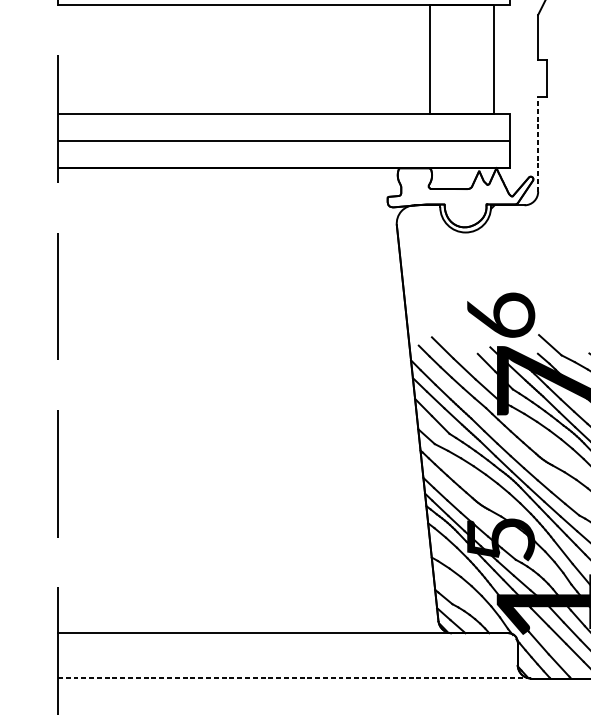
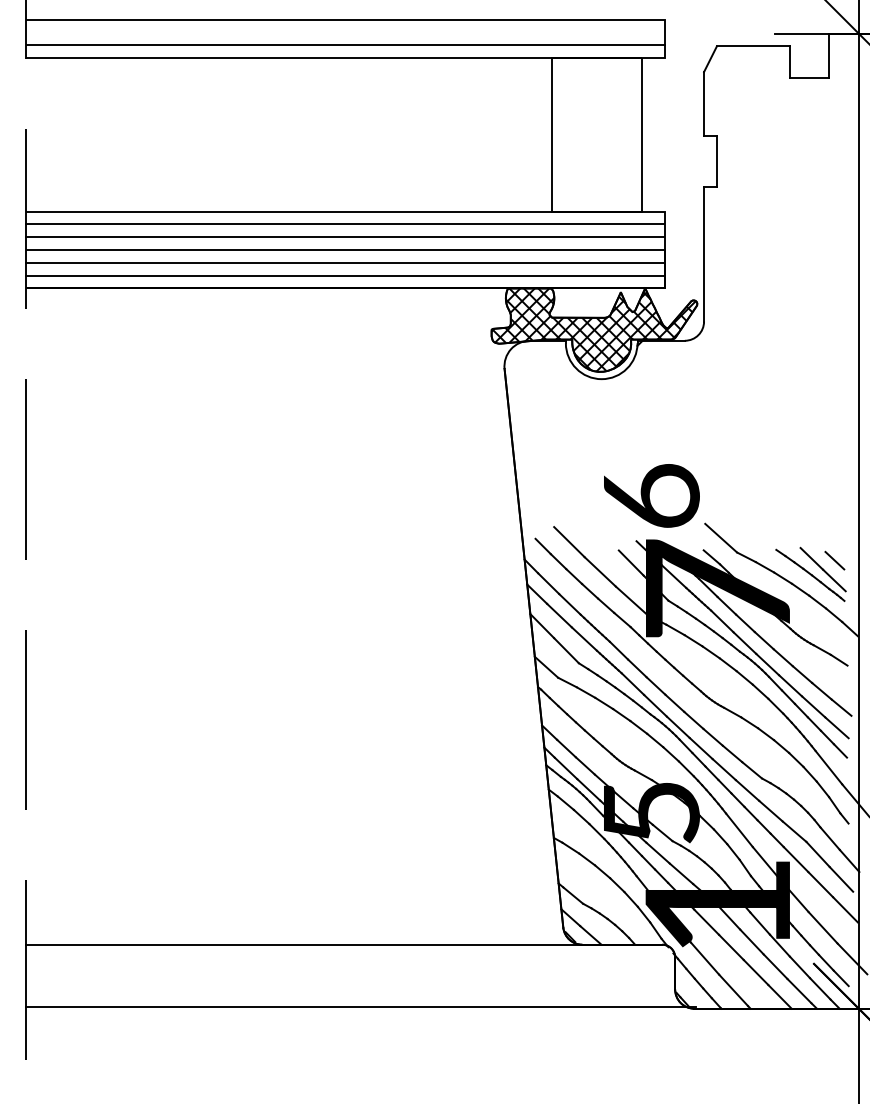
line: (284, 122) -> (345, 224), added
line: (284, 132) -> (345, 237), added
line: (538, 143) -> (704, 253), dashed -> solid
line: (284, 149) -> (345, 262), added
line: (284, 159) -> (345, 275), added
hatch: (459, 197) -> (593, 329), added
line: (294, 677) -> (360, 1007), dashed -> solid

